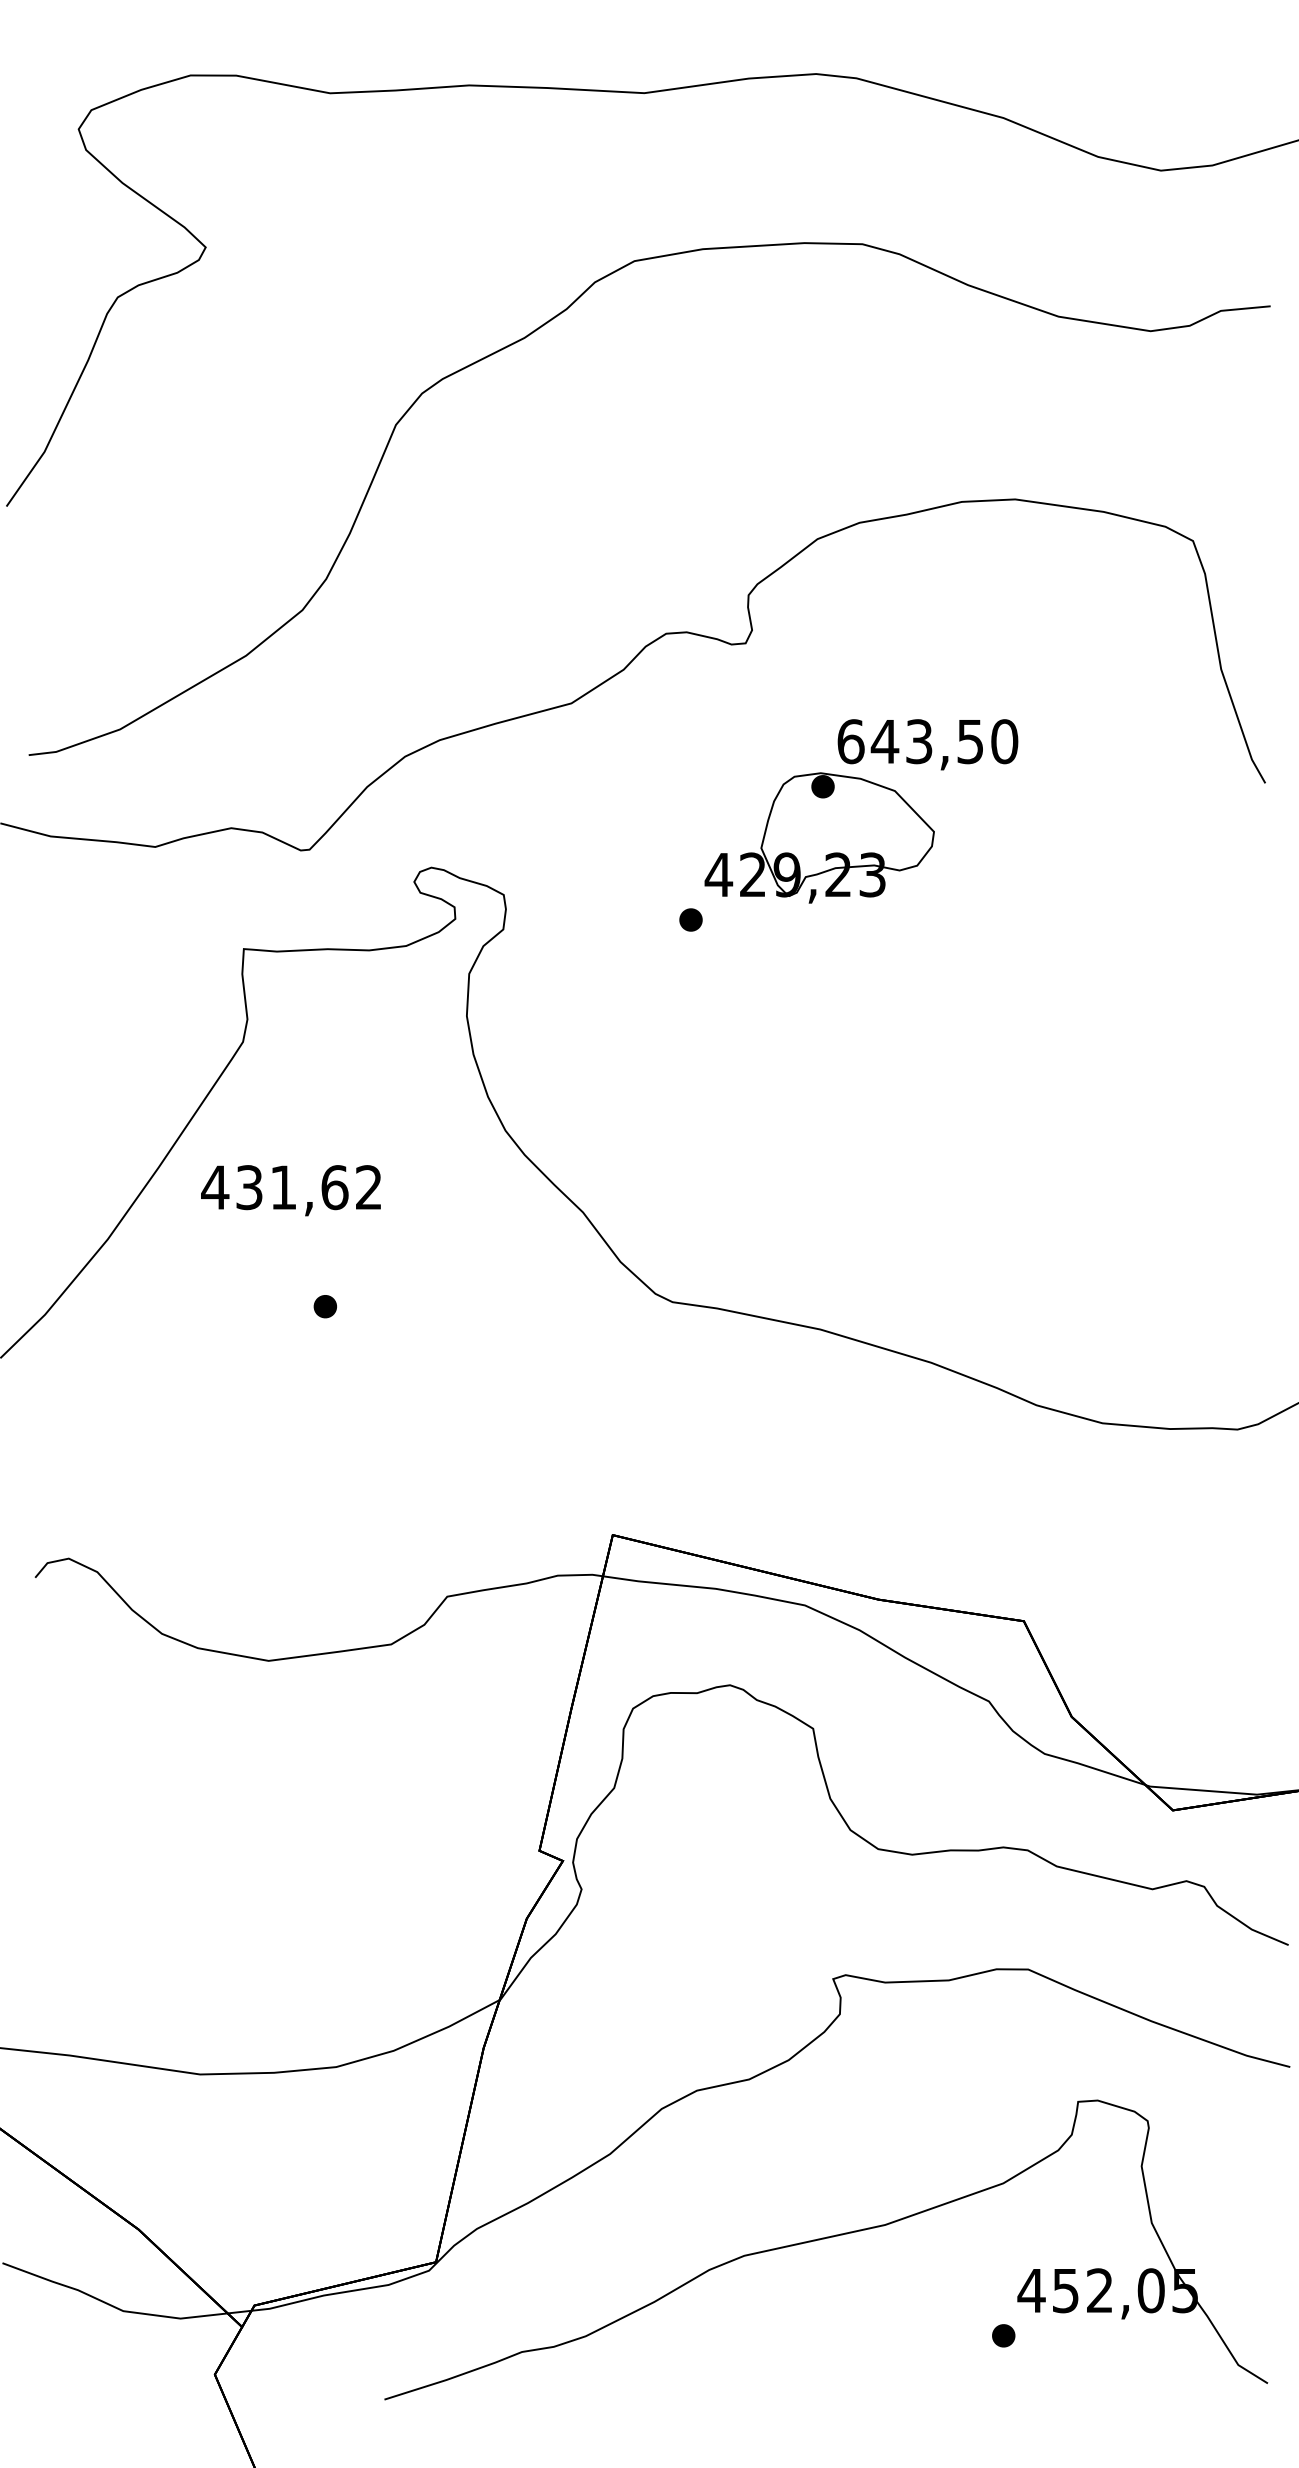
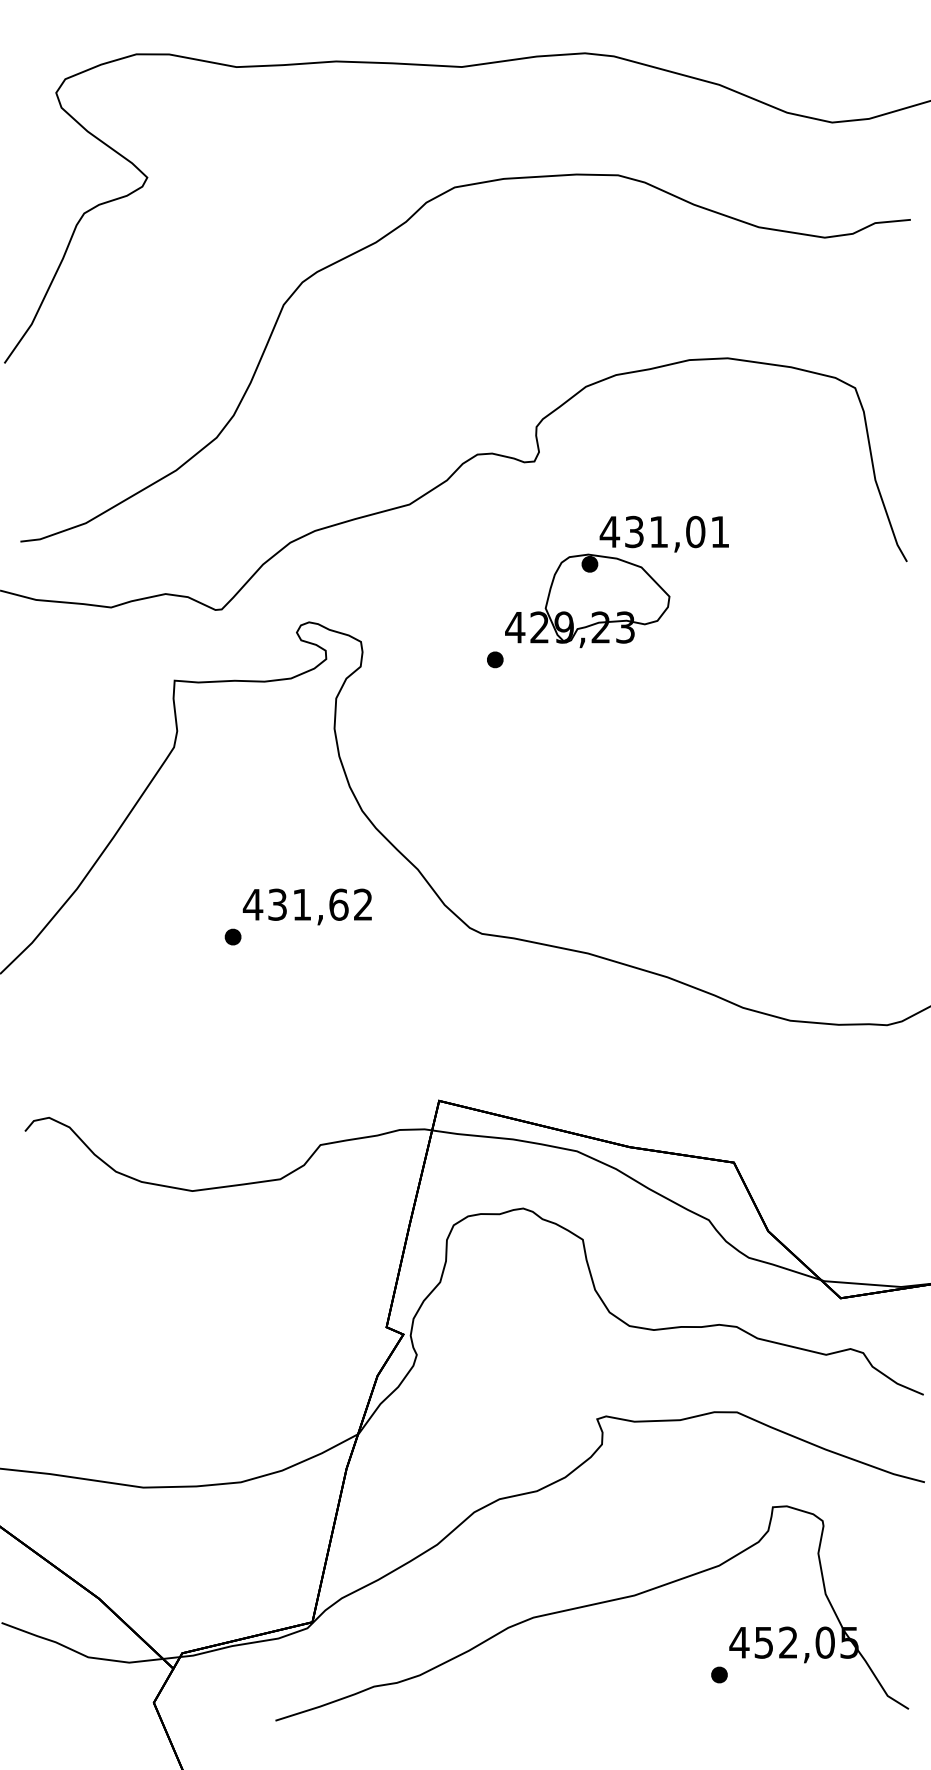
text: (927, 741) -> (664, 531), 643,50 -> 431,01
text: (290, 1190) -> (307, 906), moved

